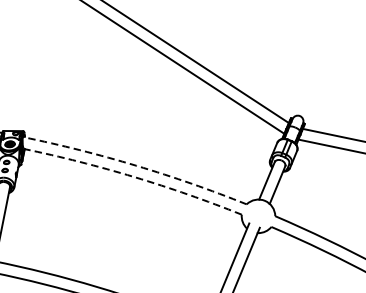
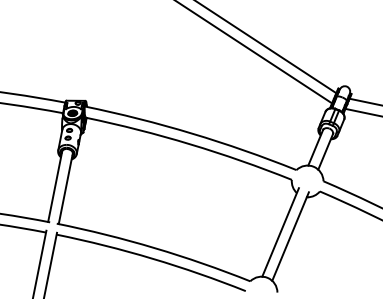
arc: (136, 165) -> (192, 133), dashed -> solid
arc: (134, 177) -> (190, 144), dashed -> solid

